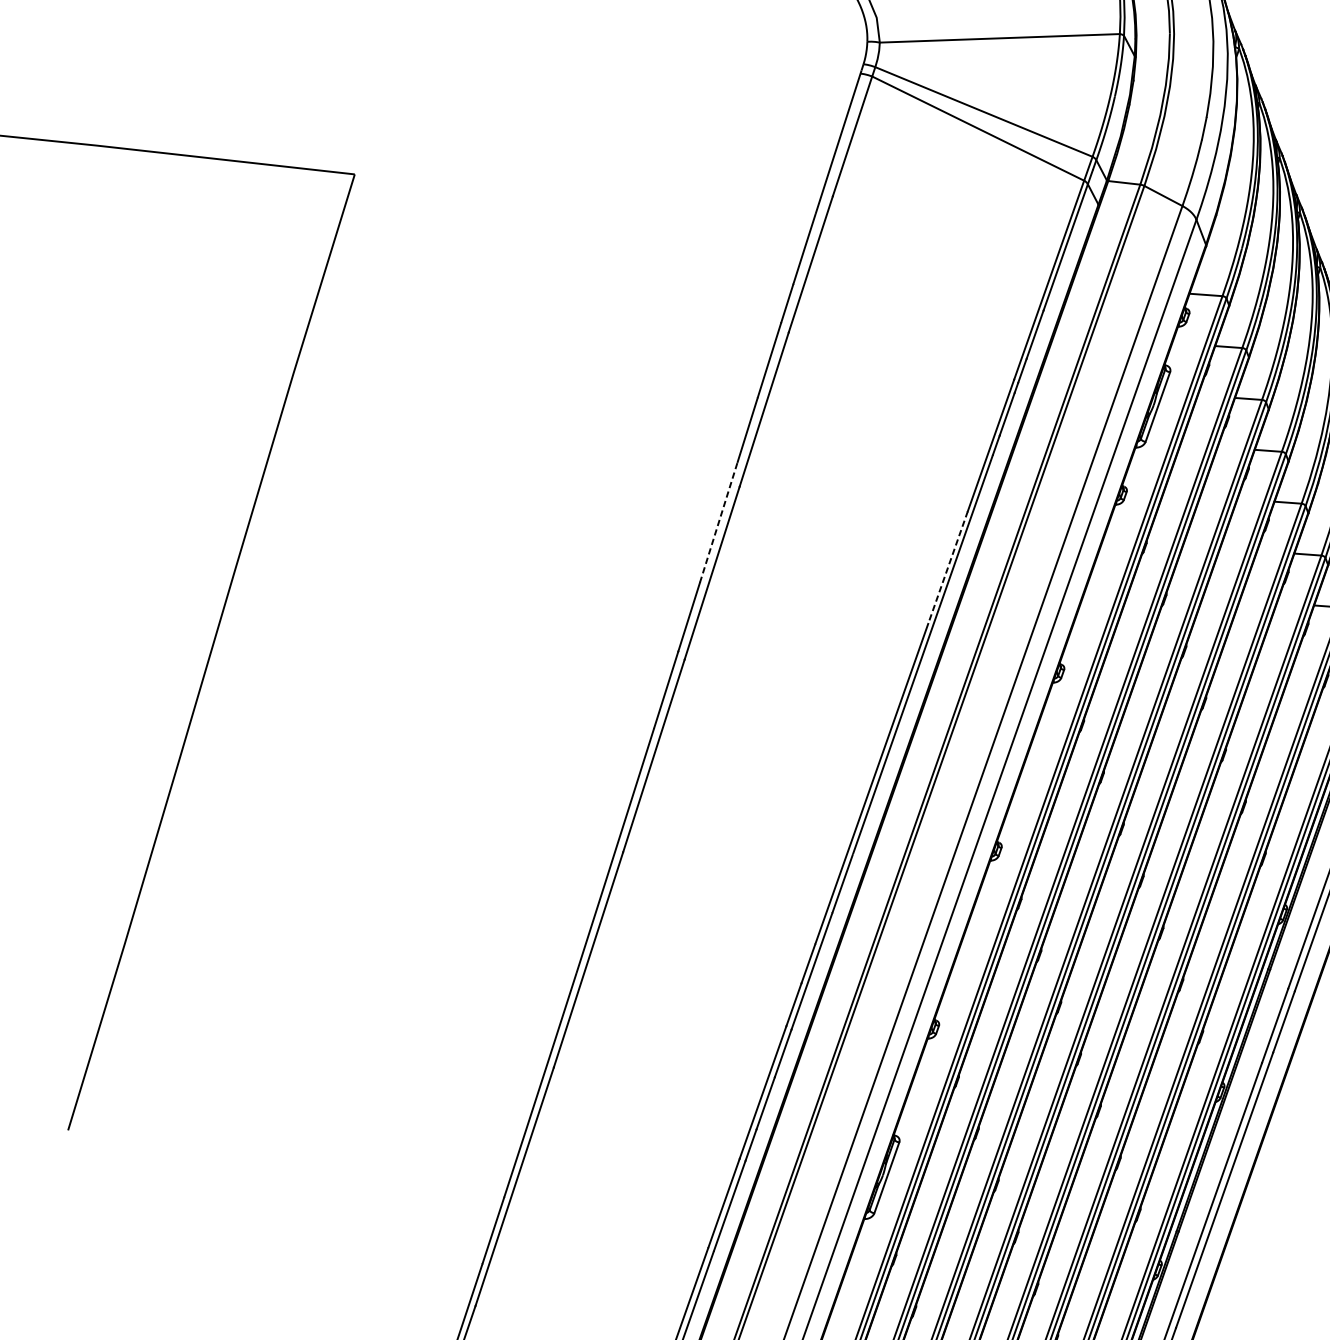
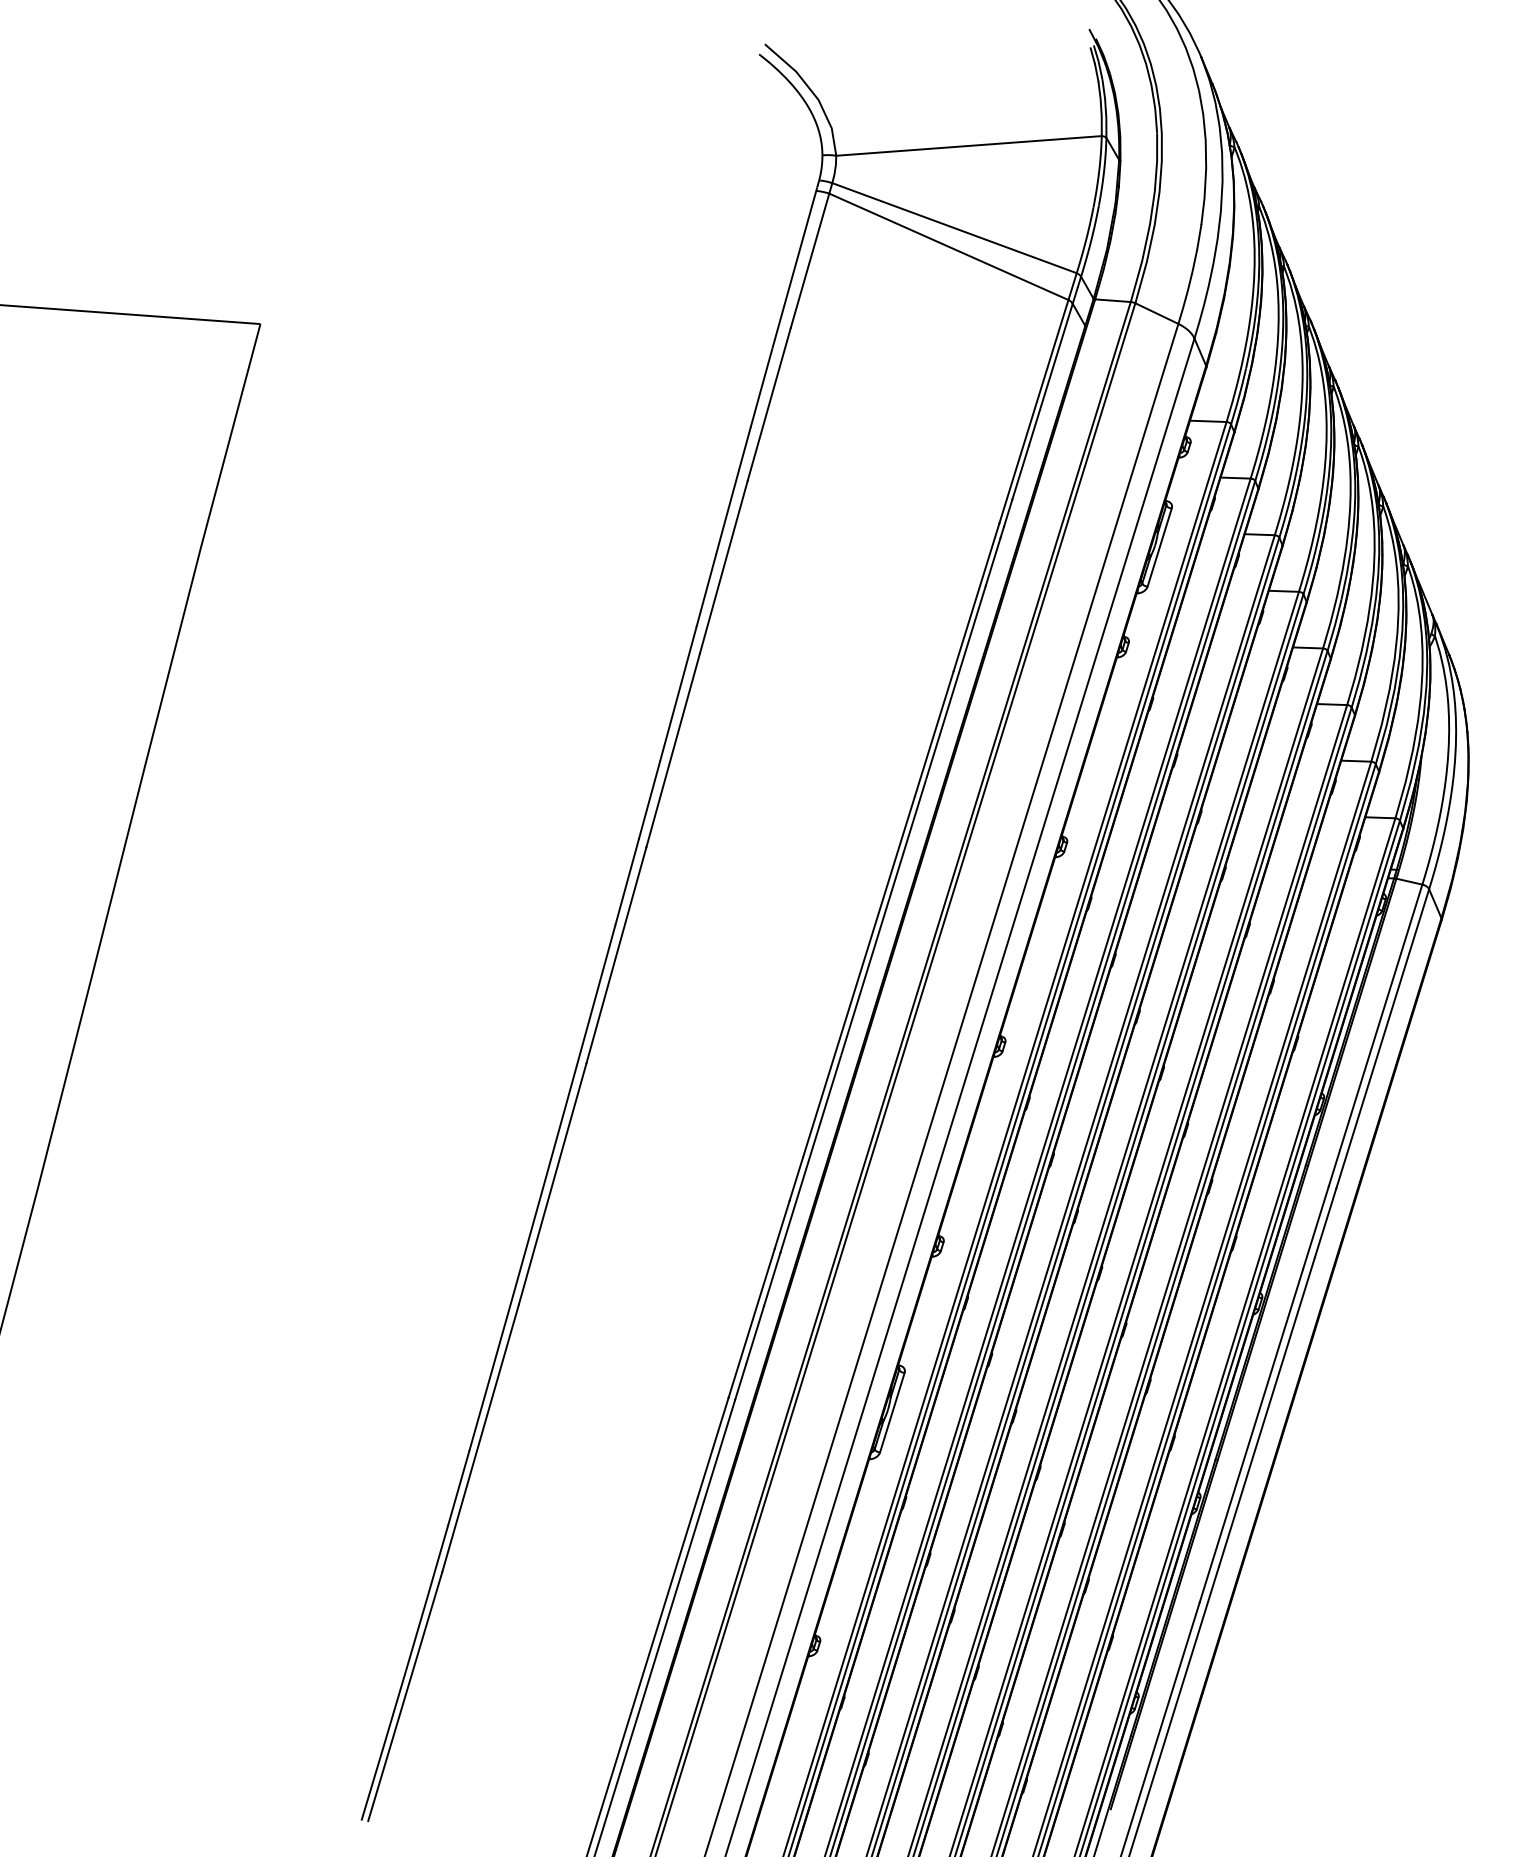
line: (718, 521) -> (678, 693), dashed -> solid
line: (948, 566) -> (934, 733), dashed -> solid

